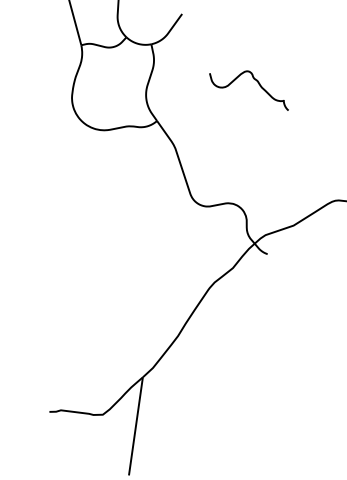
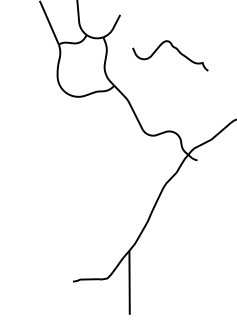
part: (248, 87) -> (169, 55), size x1.4

